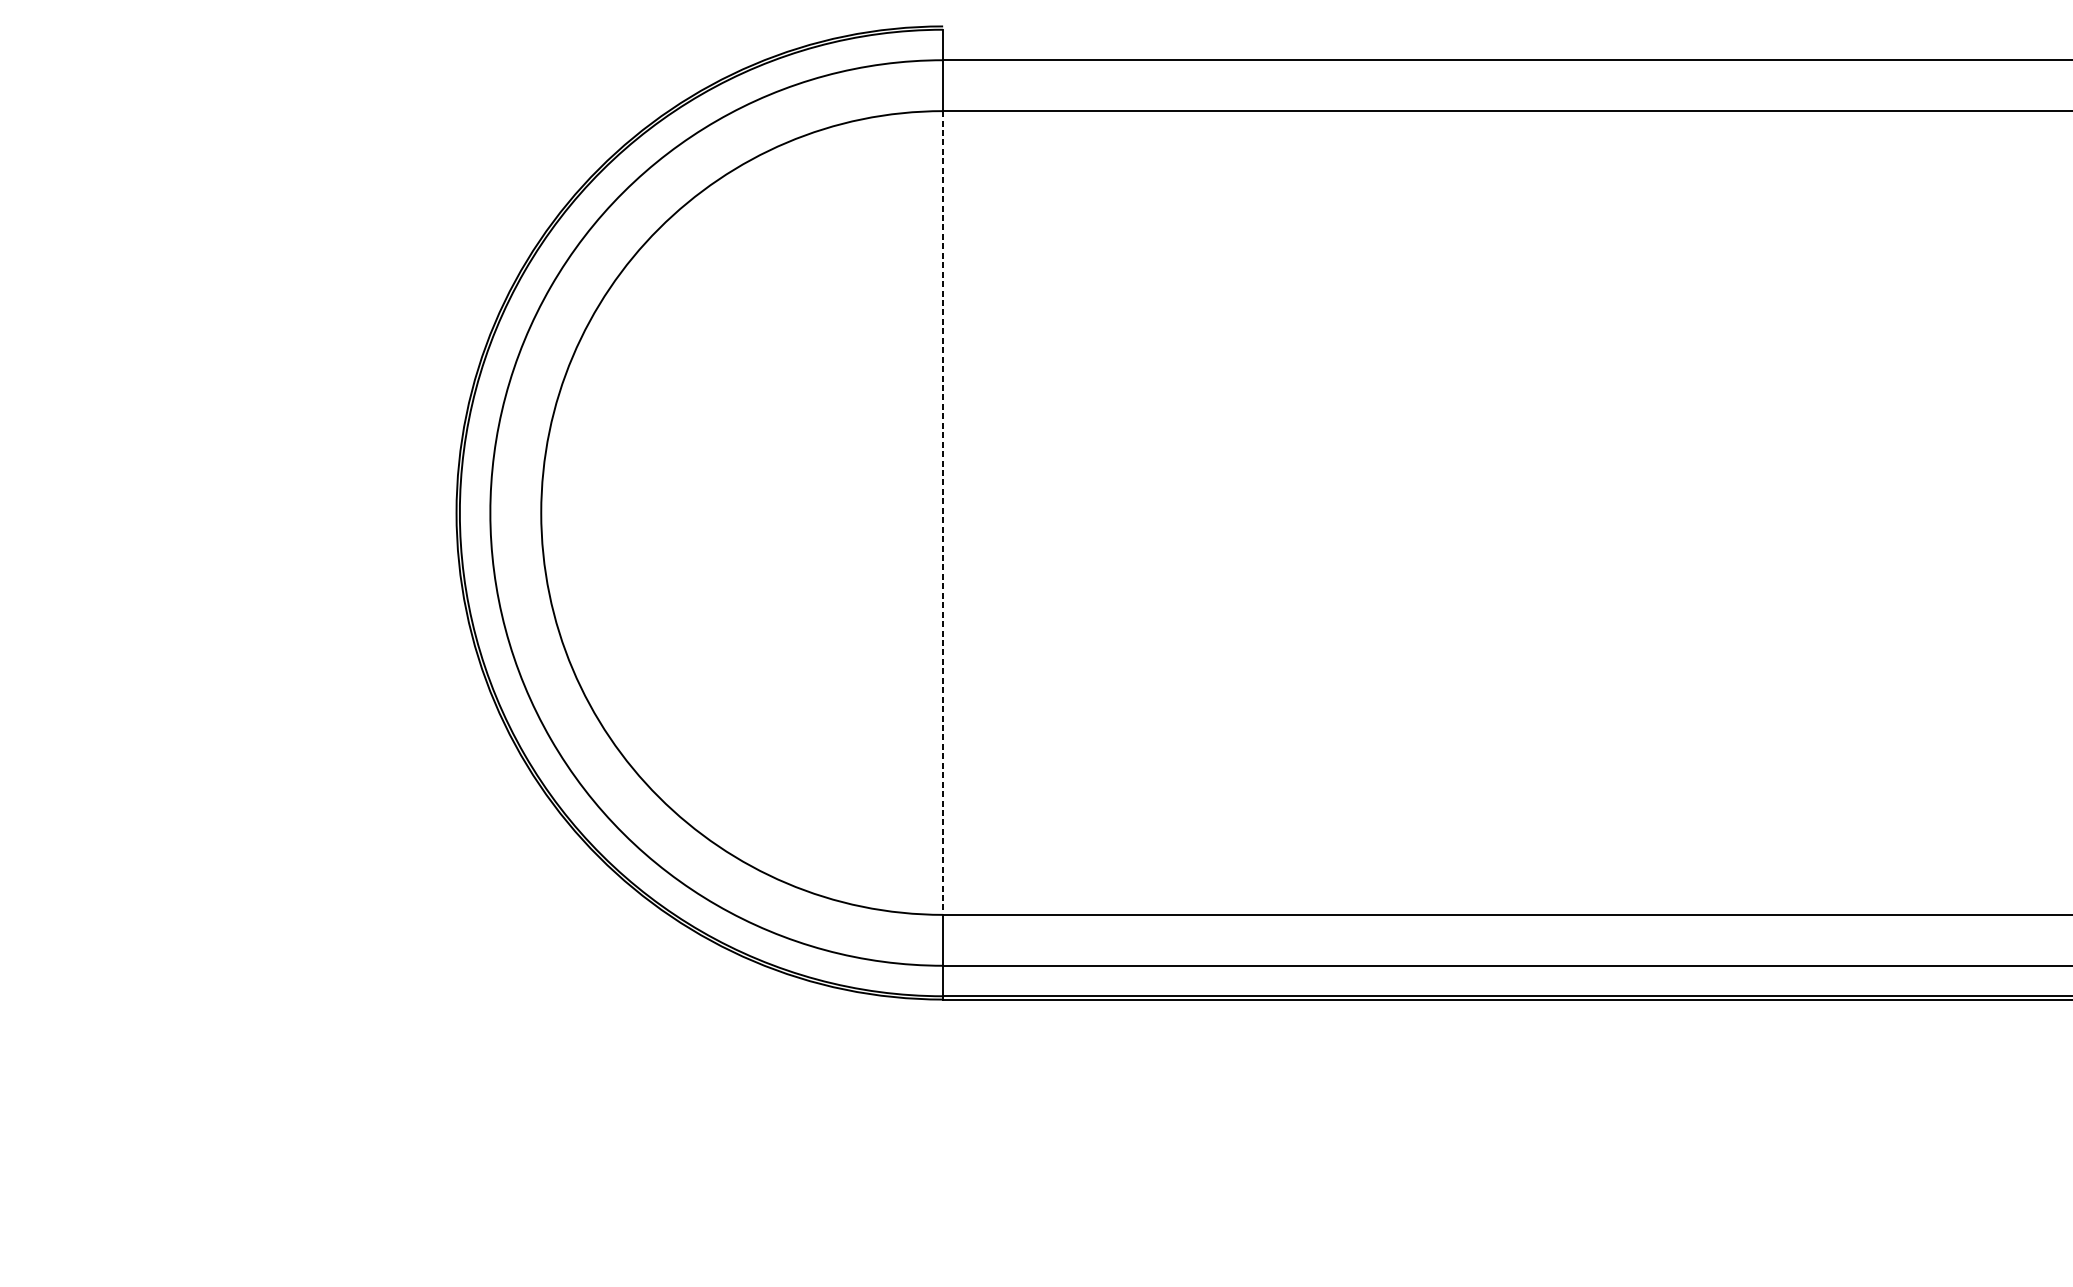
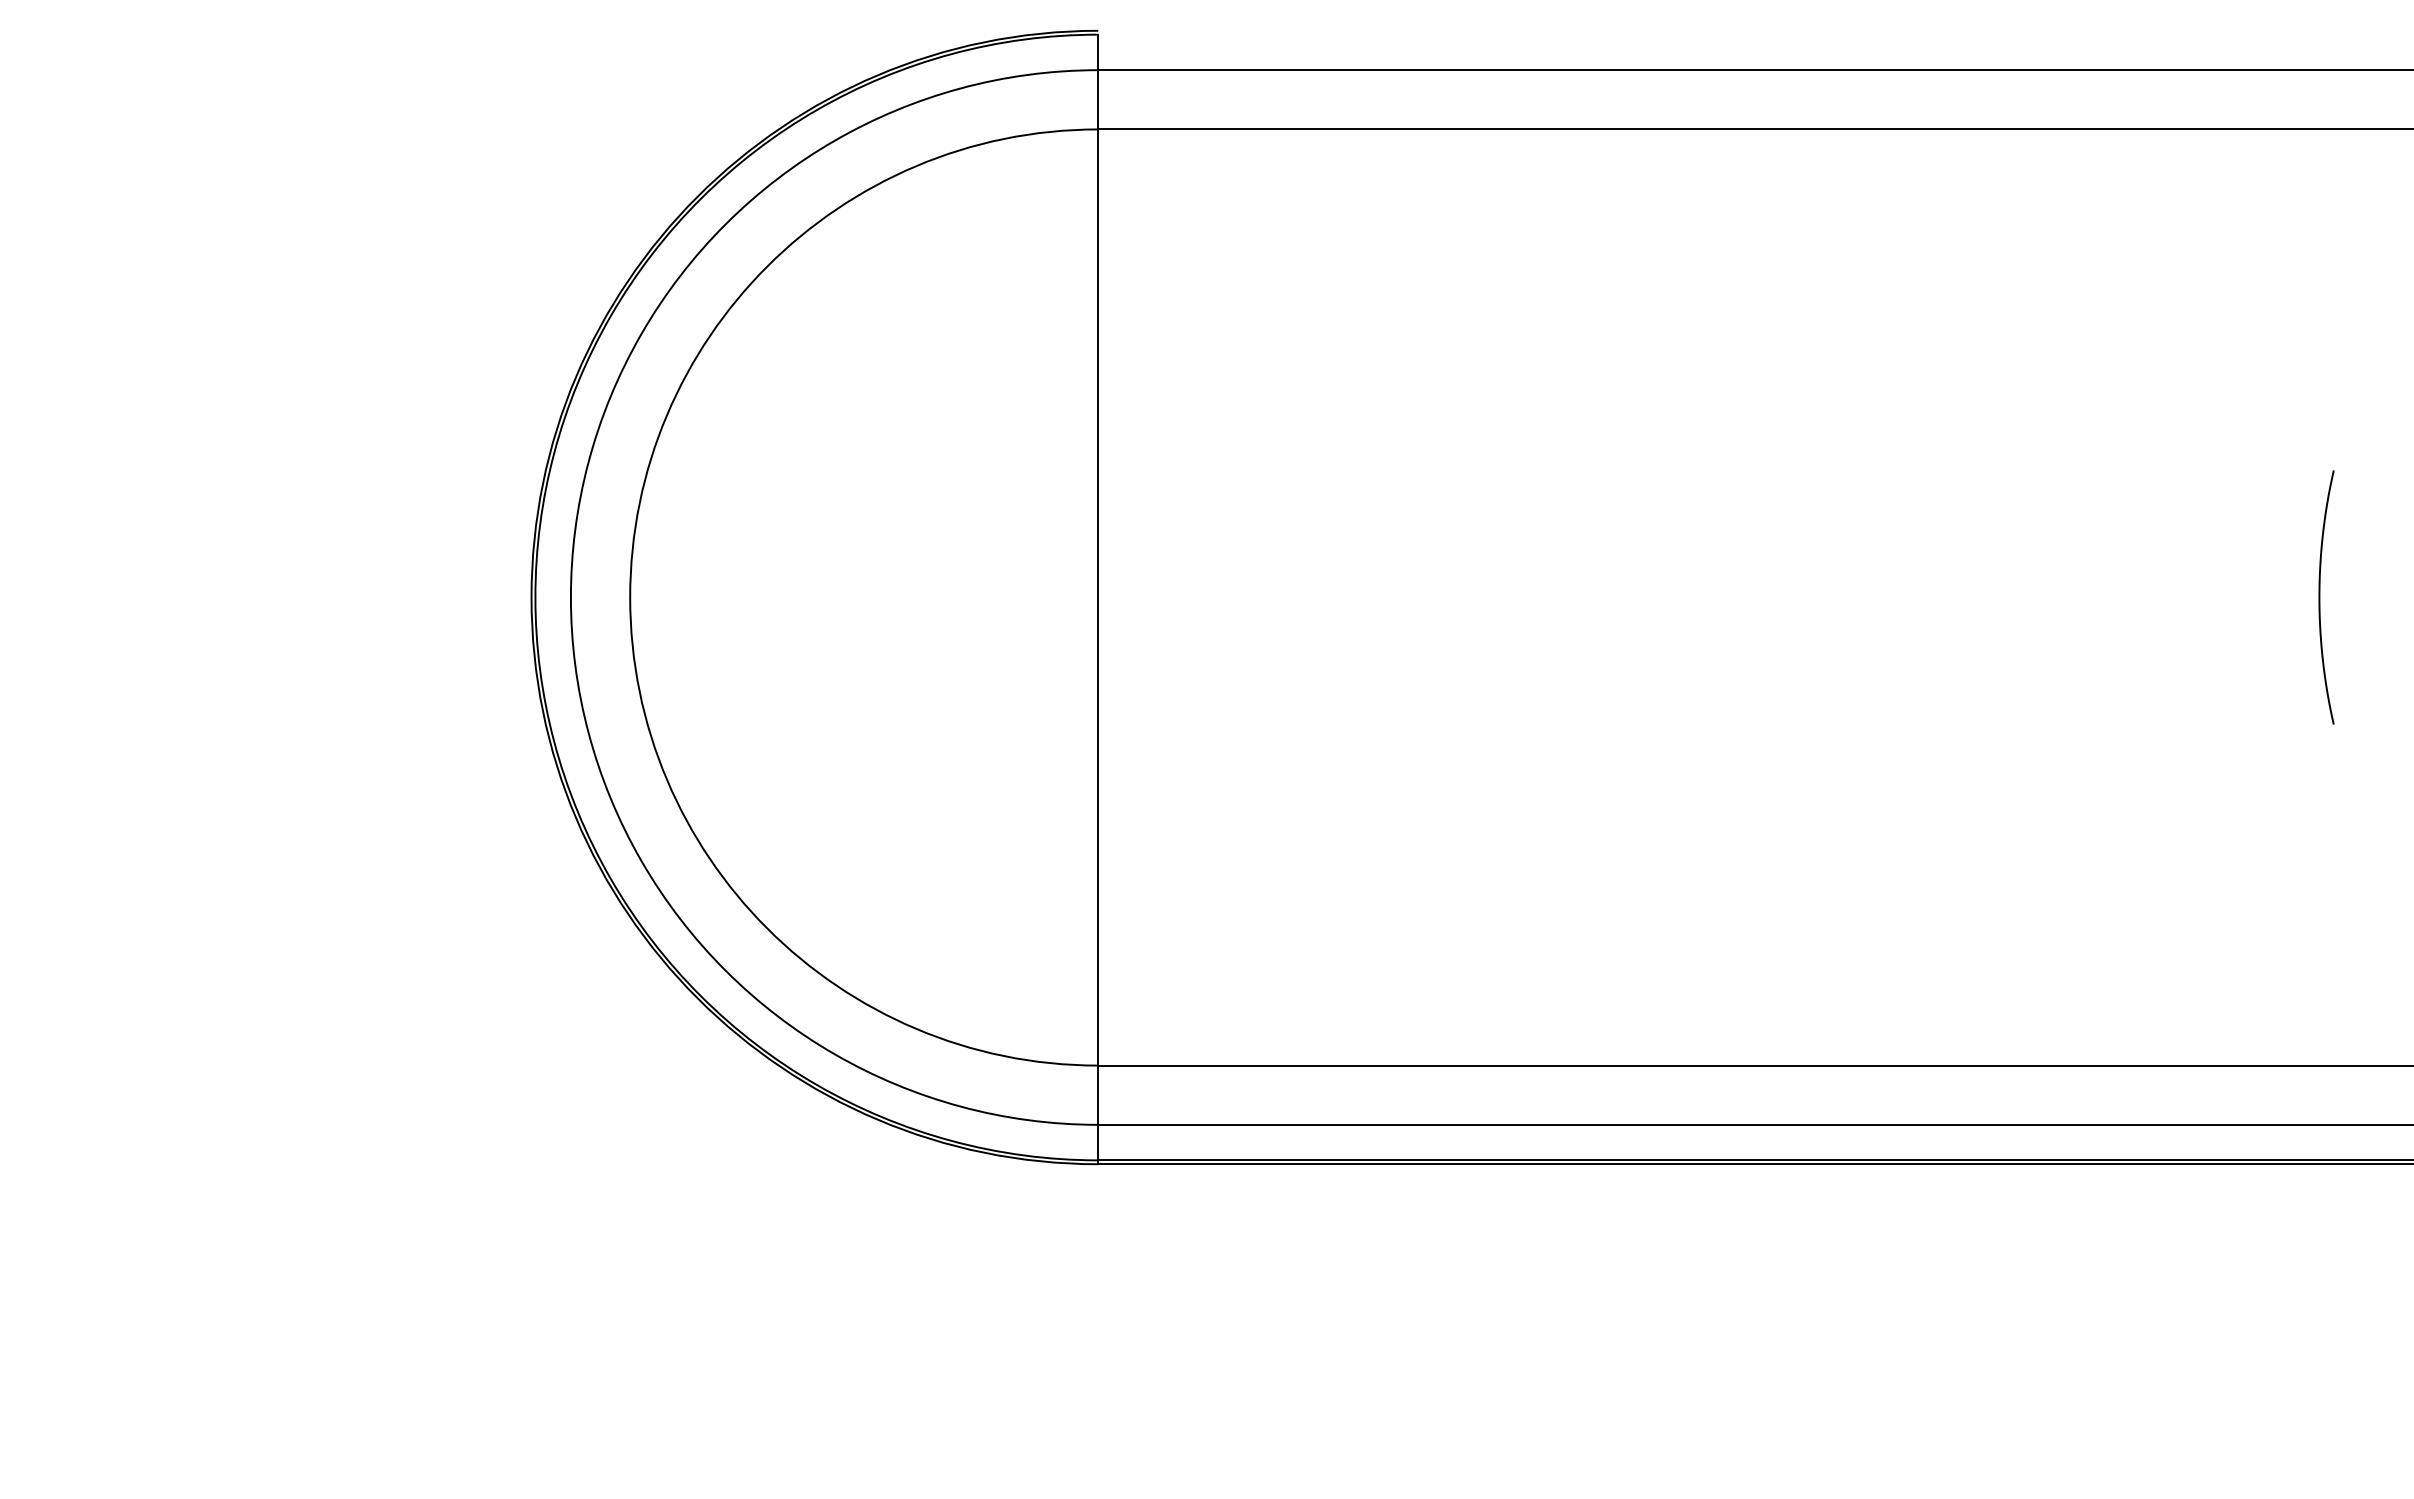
curve: (1992, 512) -> (2320, 597), added
line: (943, 513) -> (1098, 598), dashed -> solid

